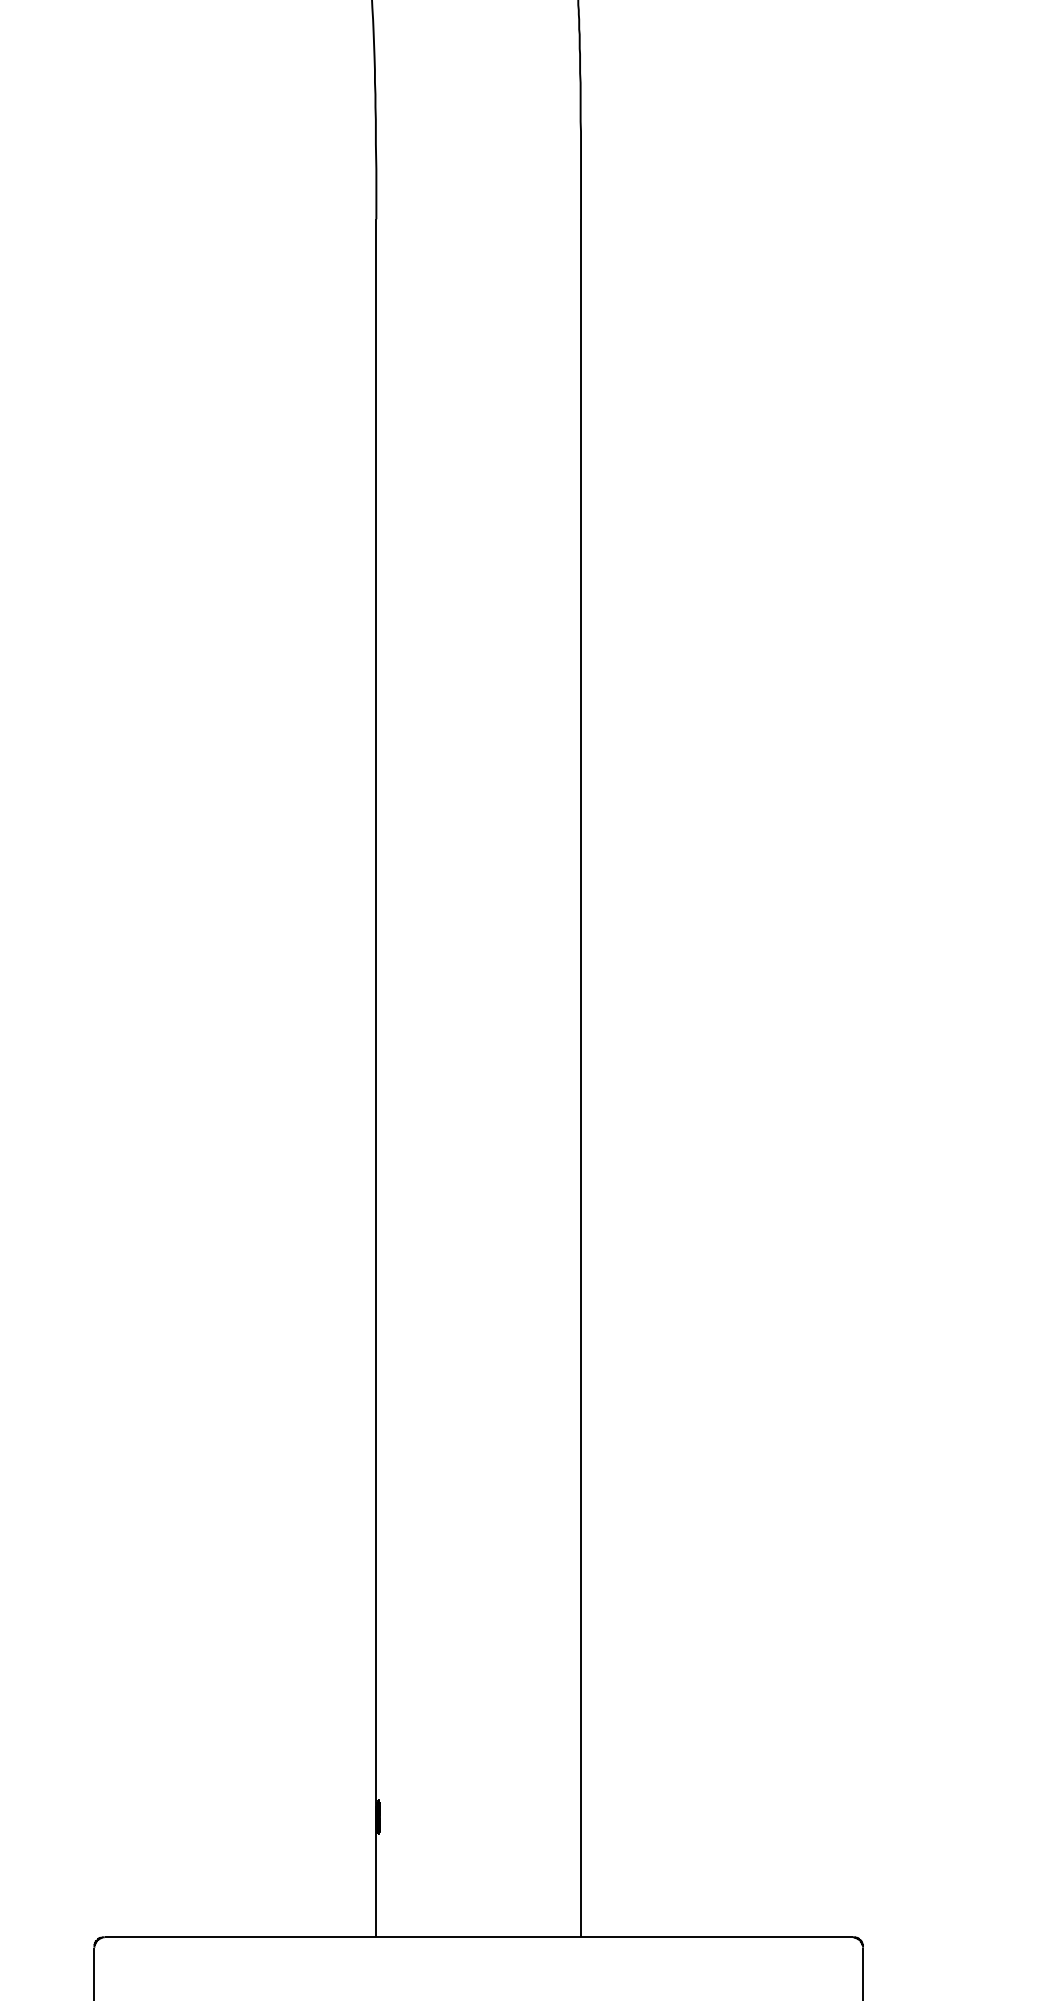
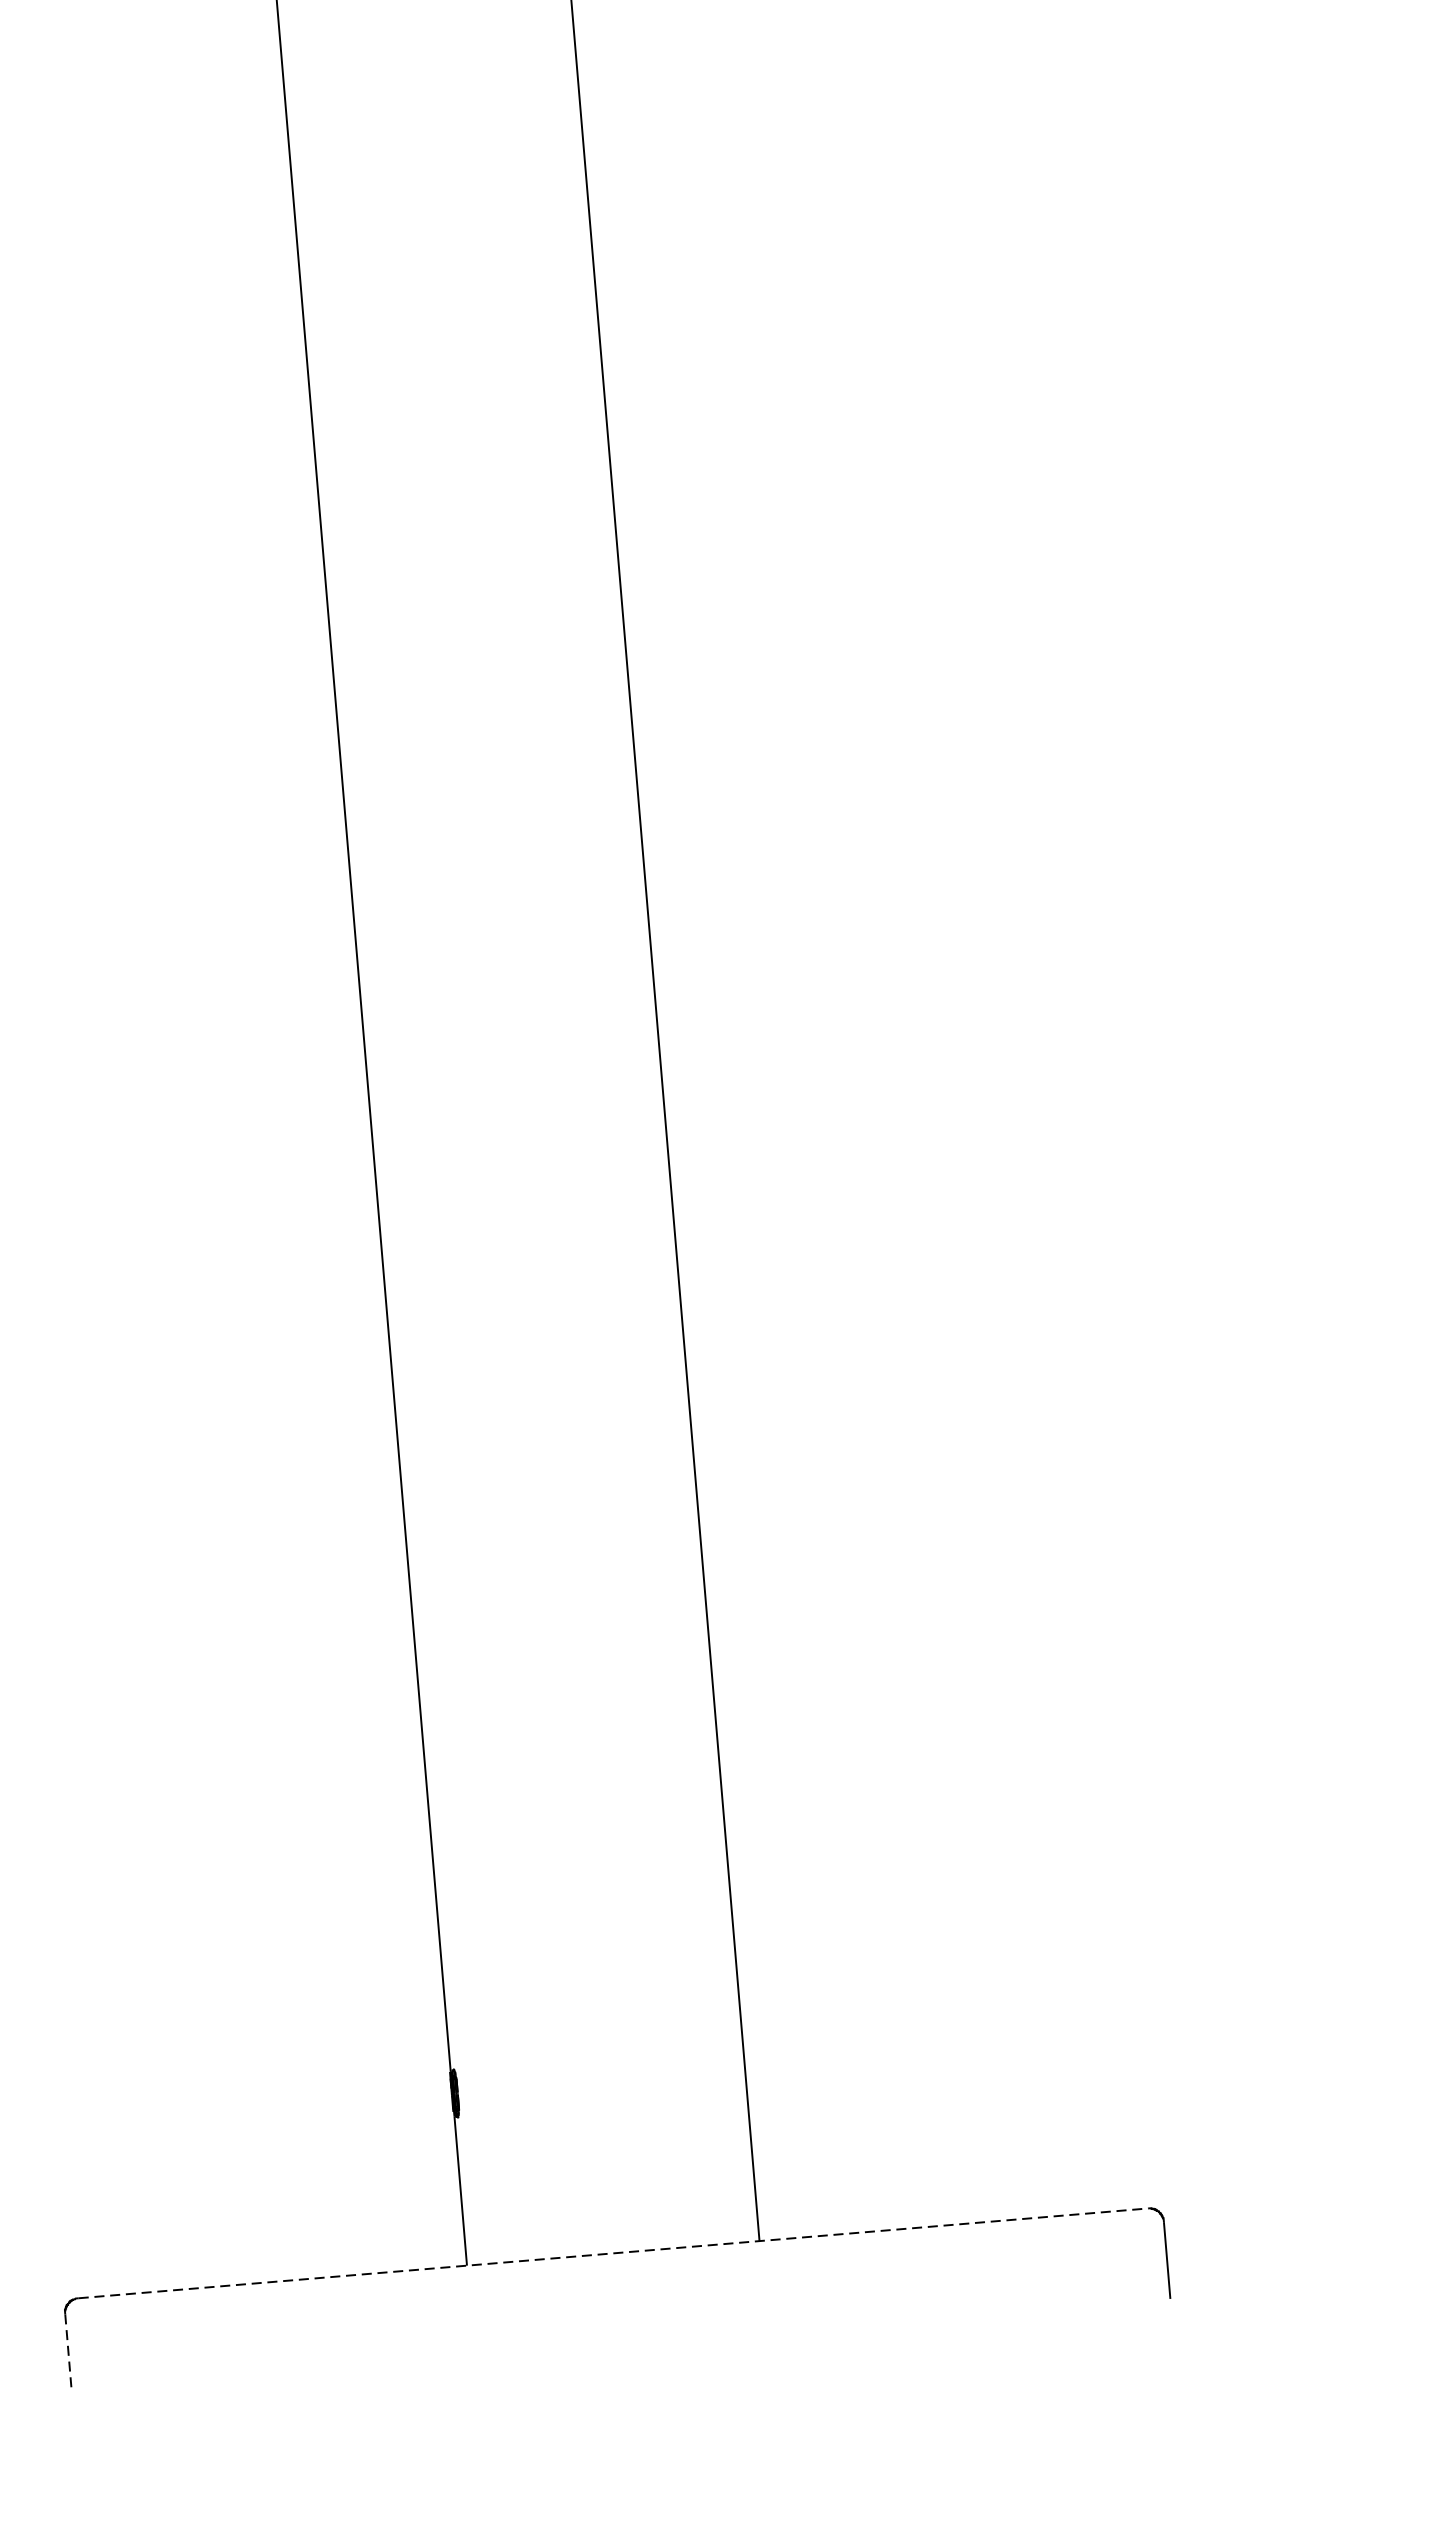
line: (479, 1937) -> (614, 2253), solid -> dashed
line: (94, 1974) -> (68, 2352), solid -> dashed

